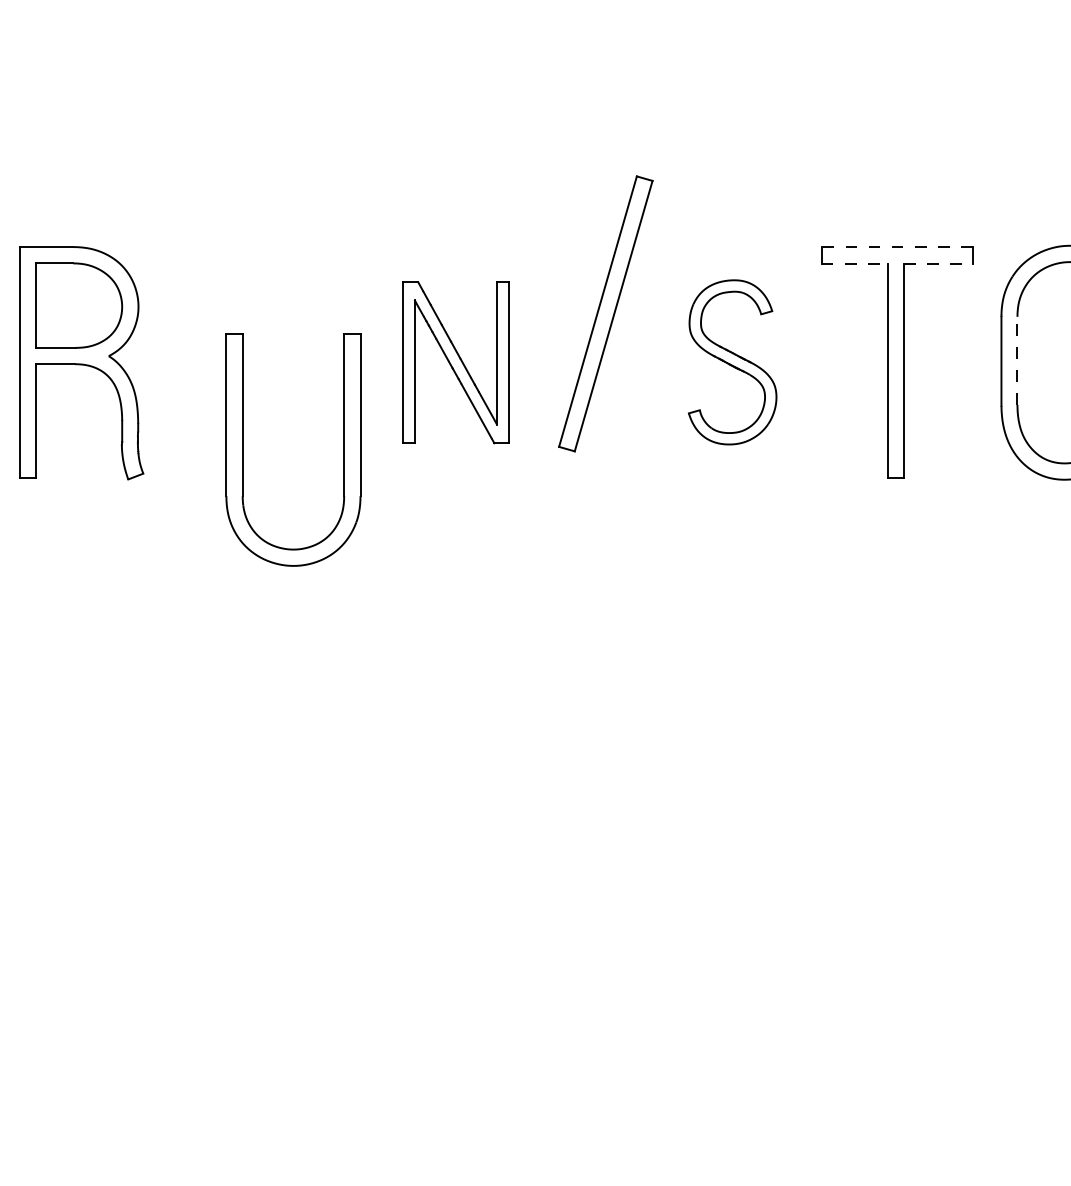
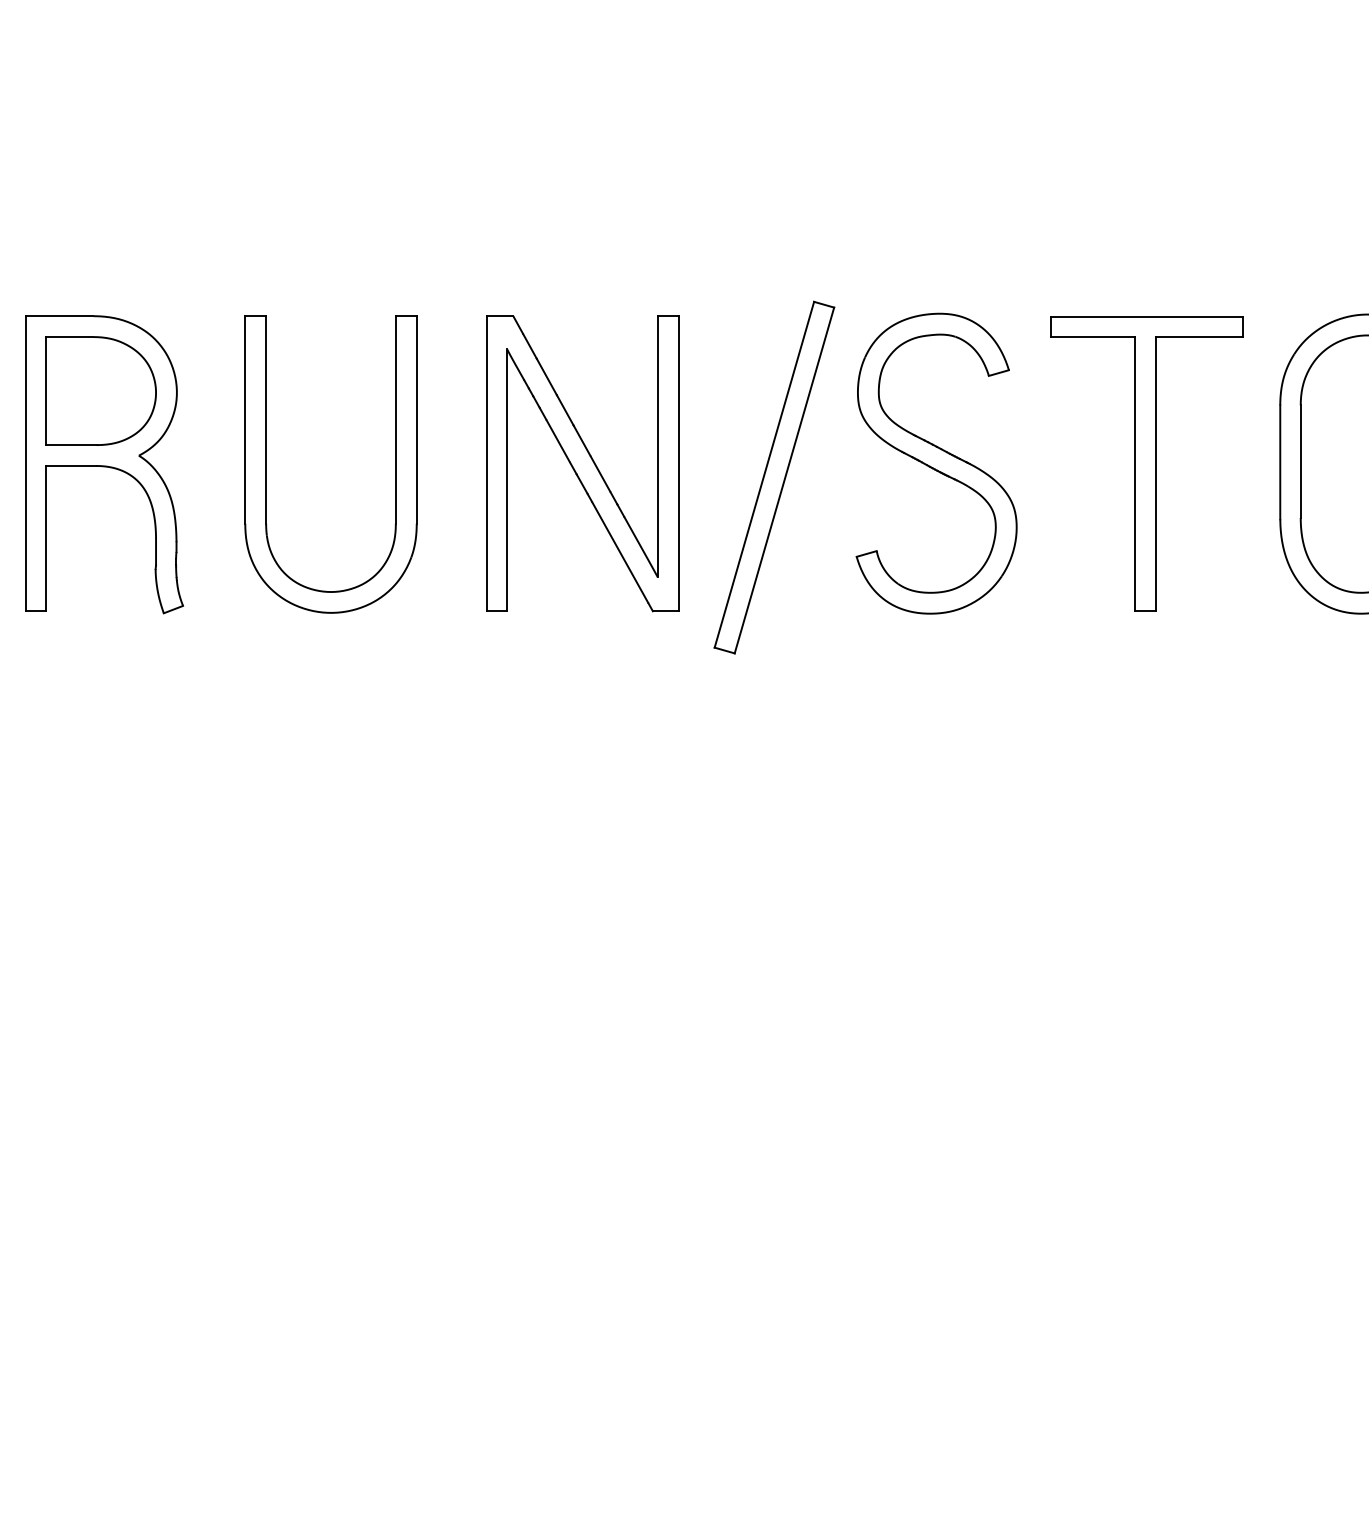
line: (896, 247) -> (1146, 316), dashed -> solid
line: (855, 263) -> (1093, 337), dashed -> solid
line: (938, 263) -> (1199, 337), dashed -> solid
part: (605, 313) -> (774, 477), moved
line: (1017, 360) -> (1300, 461), dashed -> solid
part: (455, 362) -> (582, 463), size x1.43
part: (732, 362) -> (936, 463), size x1.43
part: (242, 449) -> (266, 464), moved

